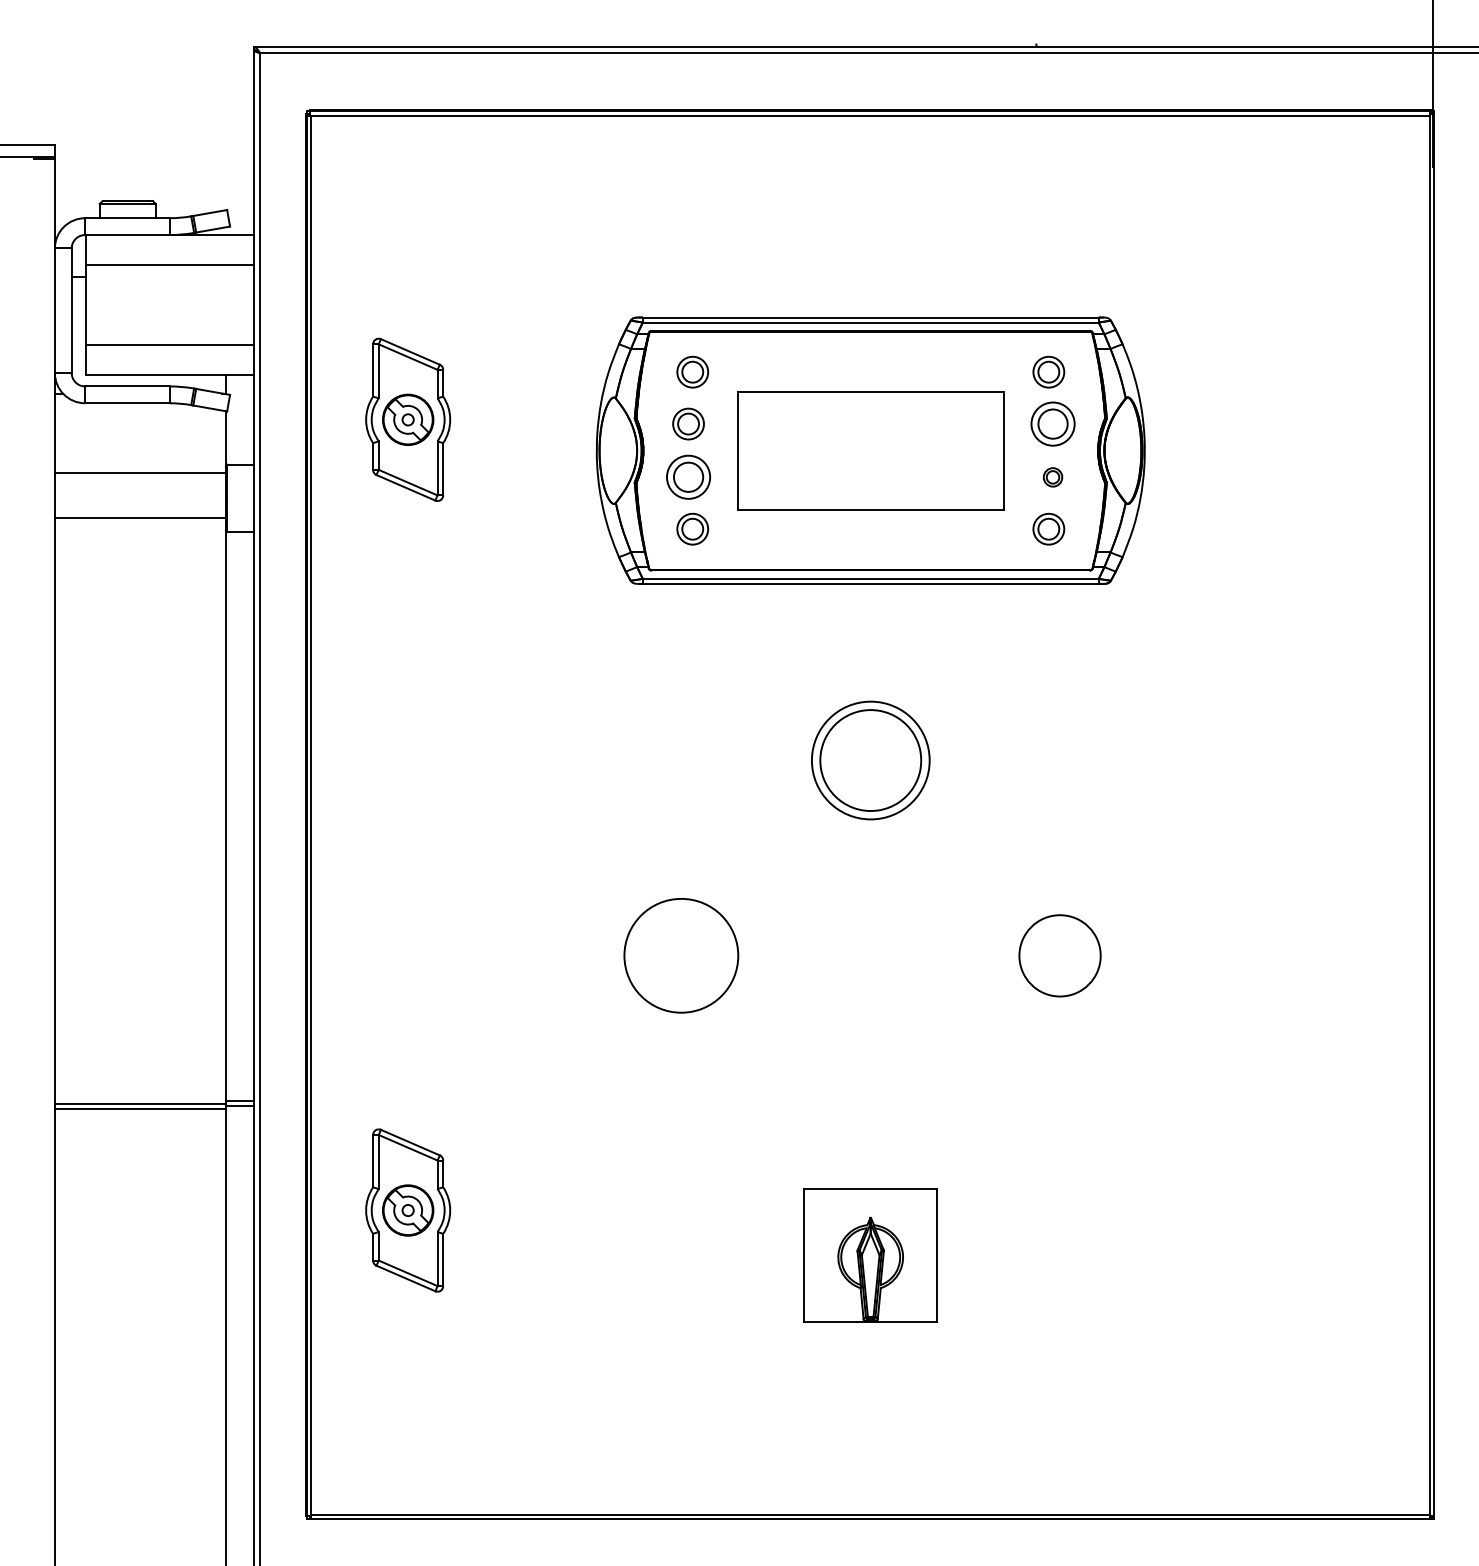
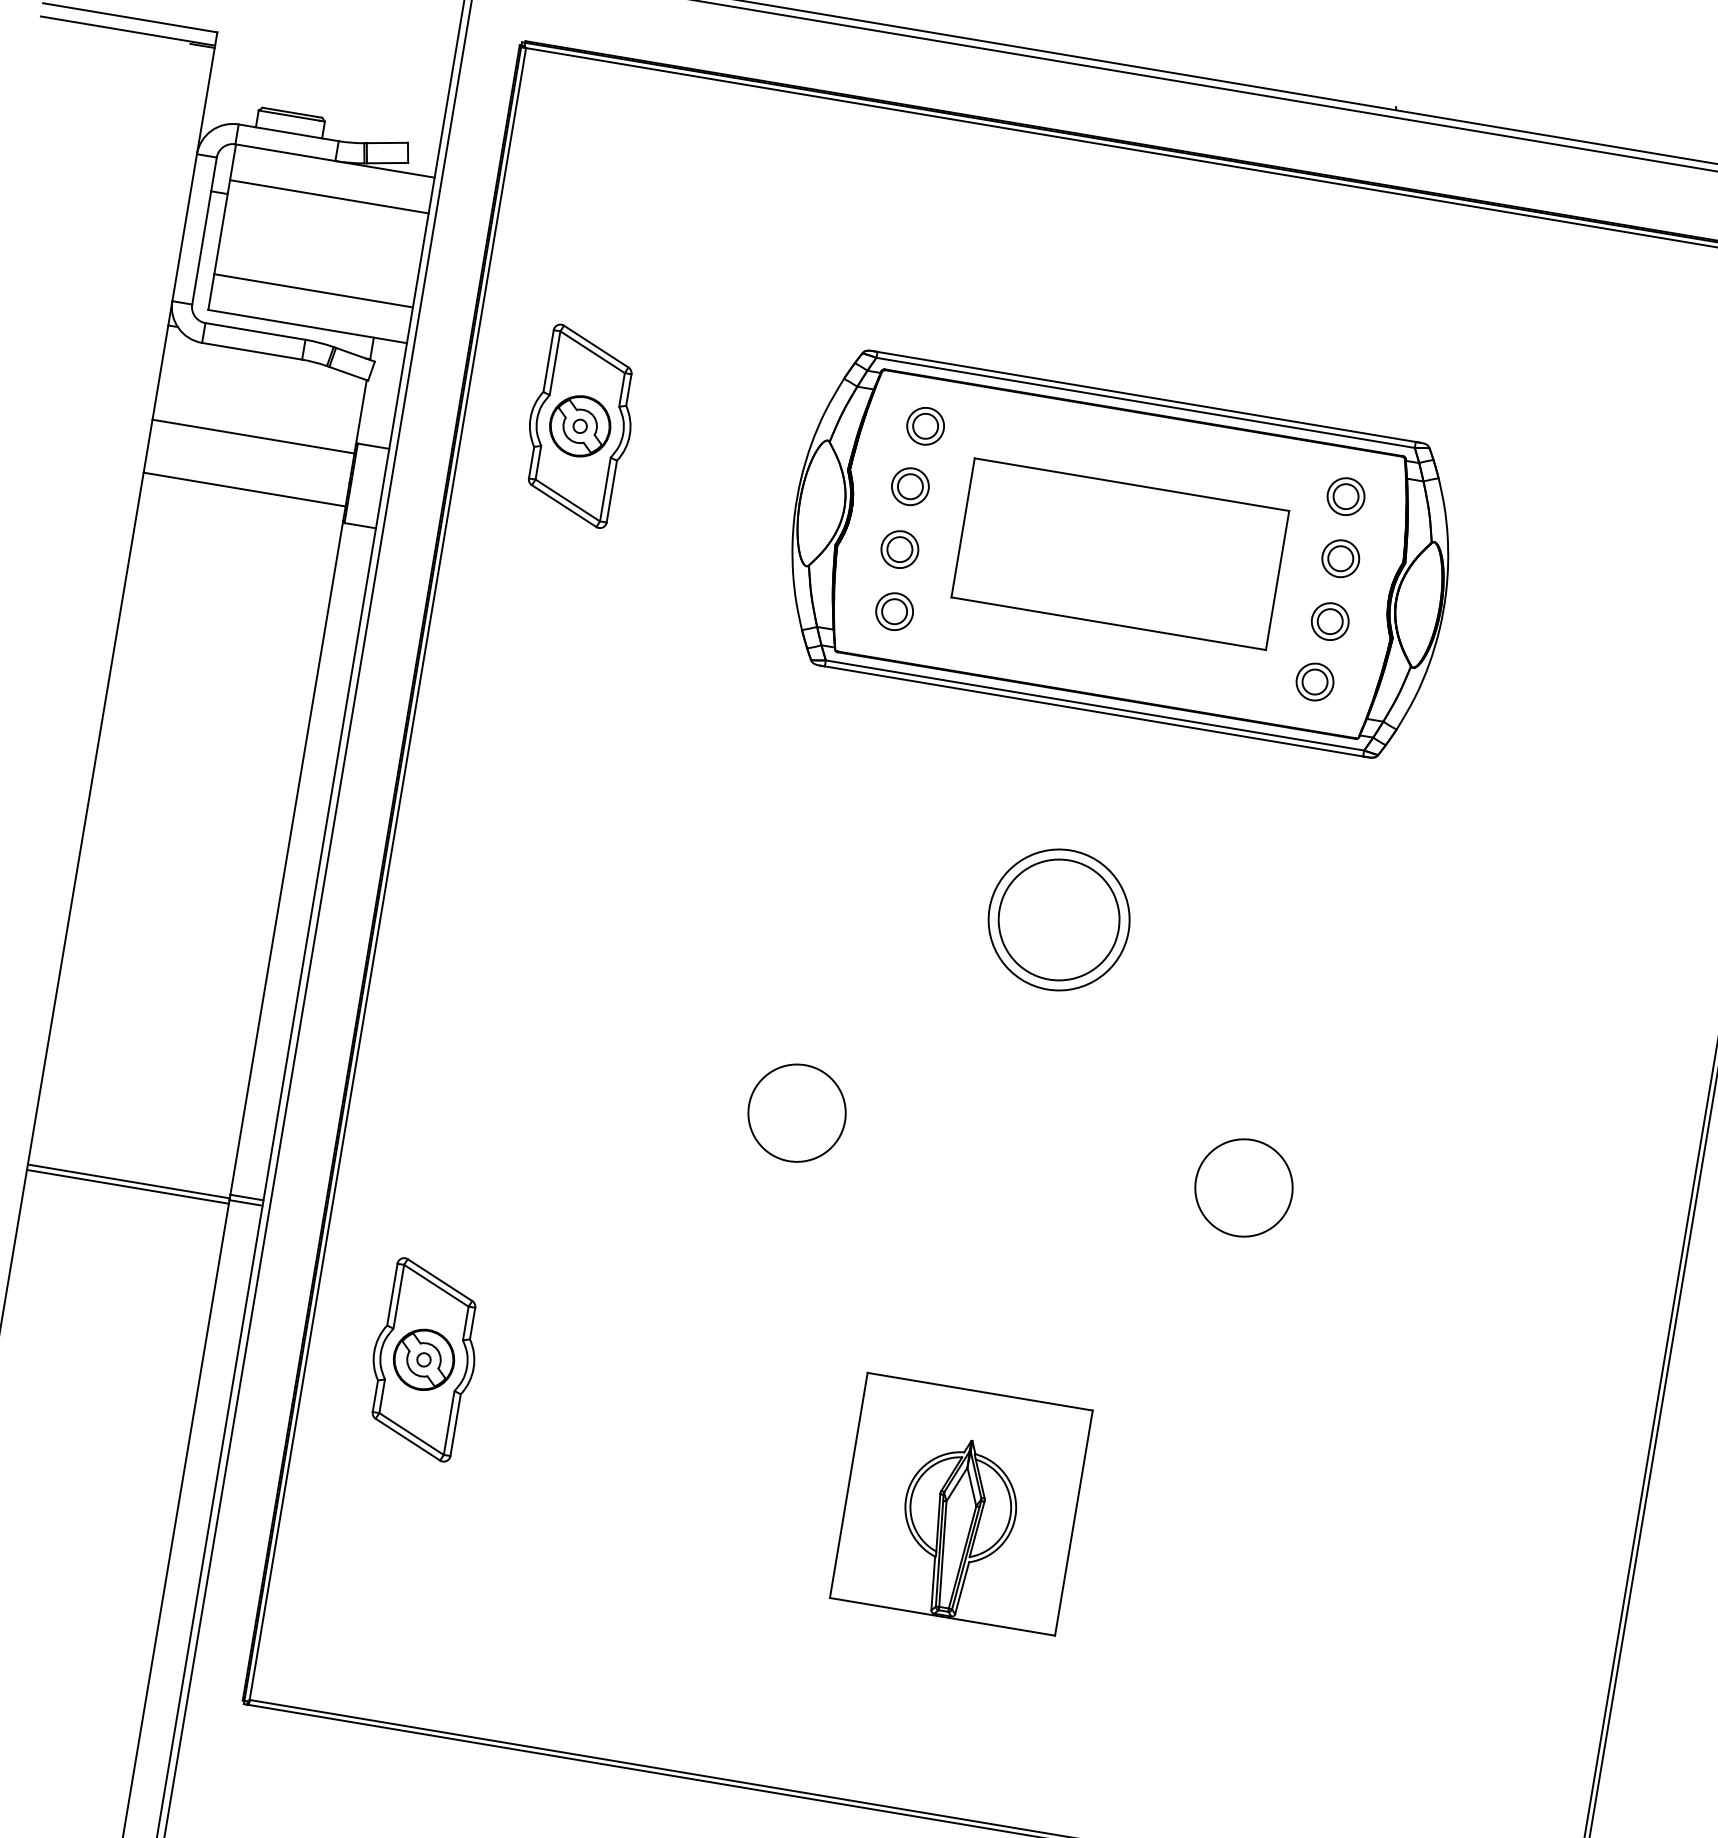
part: (1052, 423) -> (1340, 557), size x0.71
part: (688, 477) -> (899, 549), size x0.71
part: (1052, 477) -> (1329, 621), size x1.67
circle: (681, 955) -> (797, 1112), size x0.71
part: (870, 1255) -> (960, 1504), size x1.43

